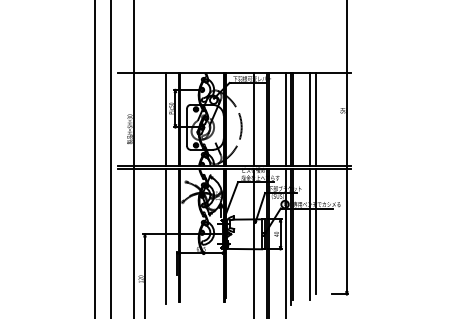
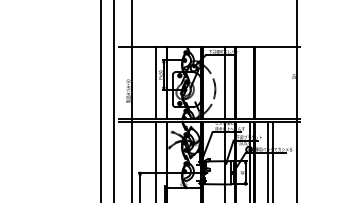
line: (285, 119) -> (249, 83), removed
line: (309, 119) -> (268, 83), removed
line: (315, 119) -> (272, 83), removed

